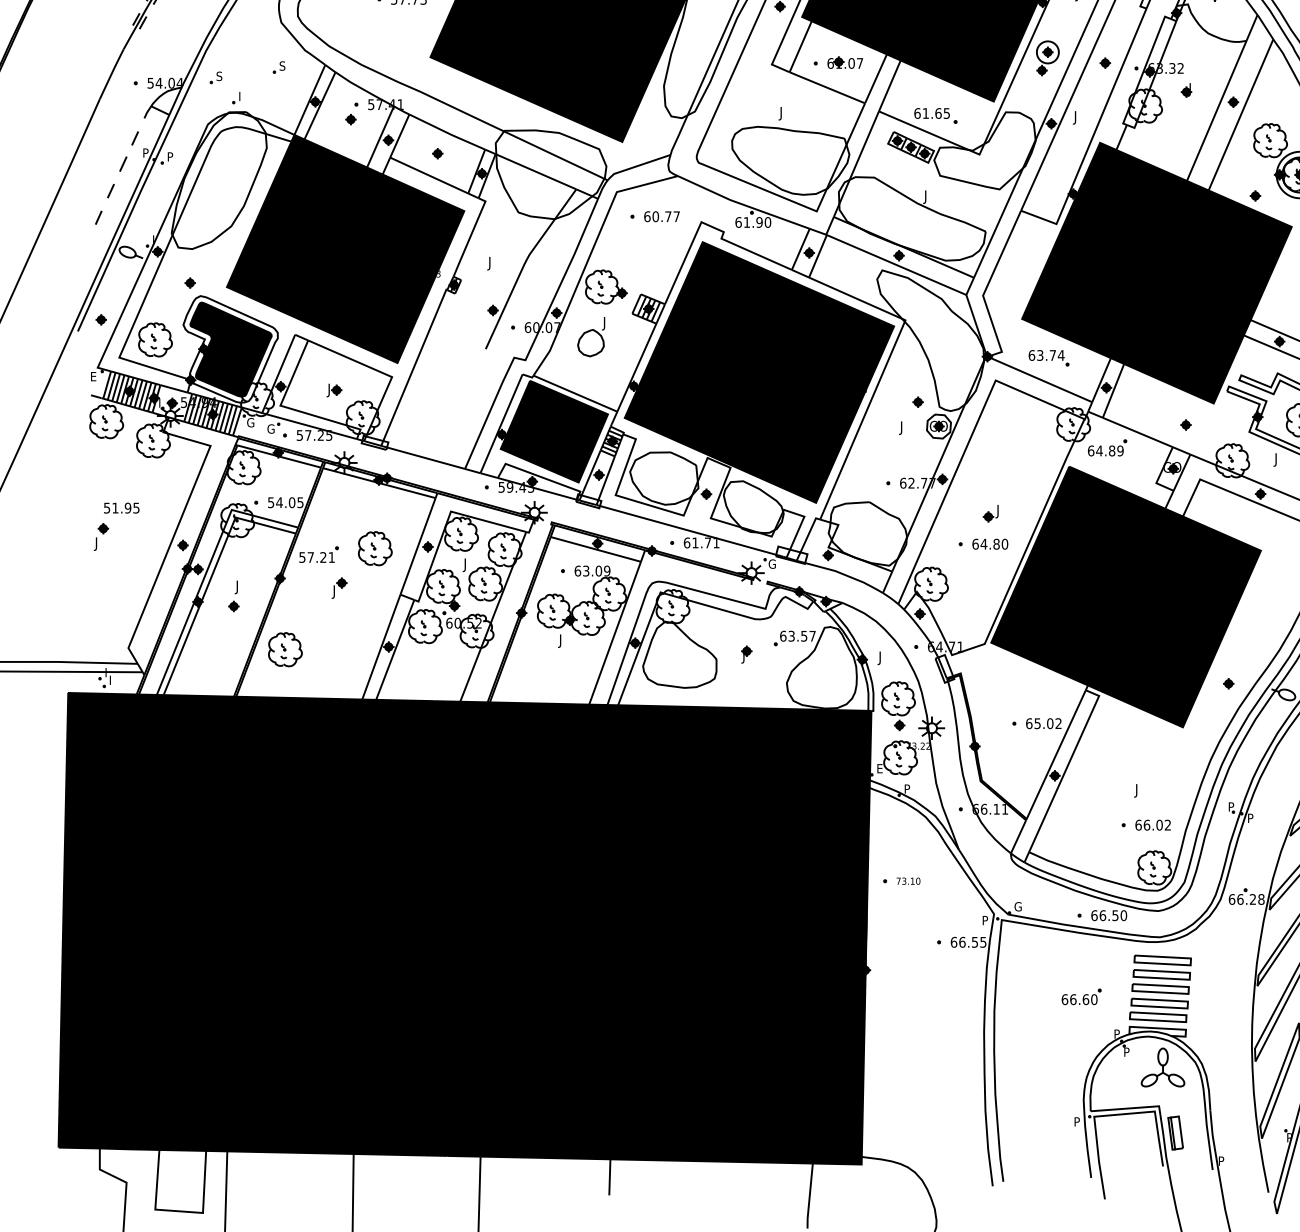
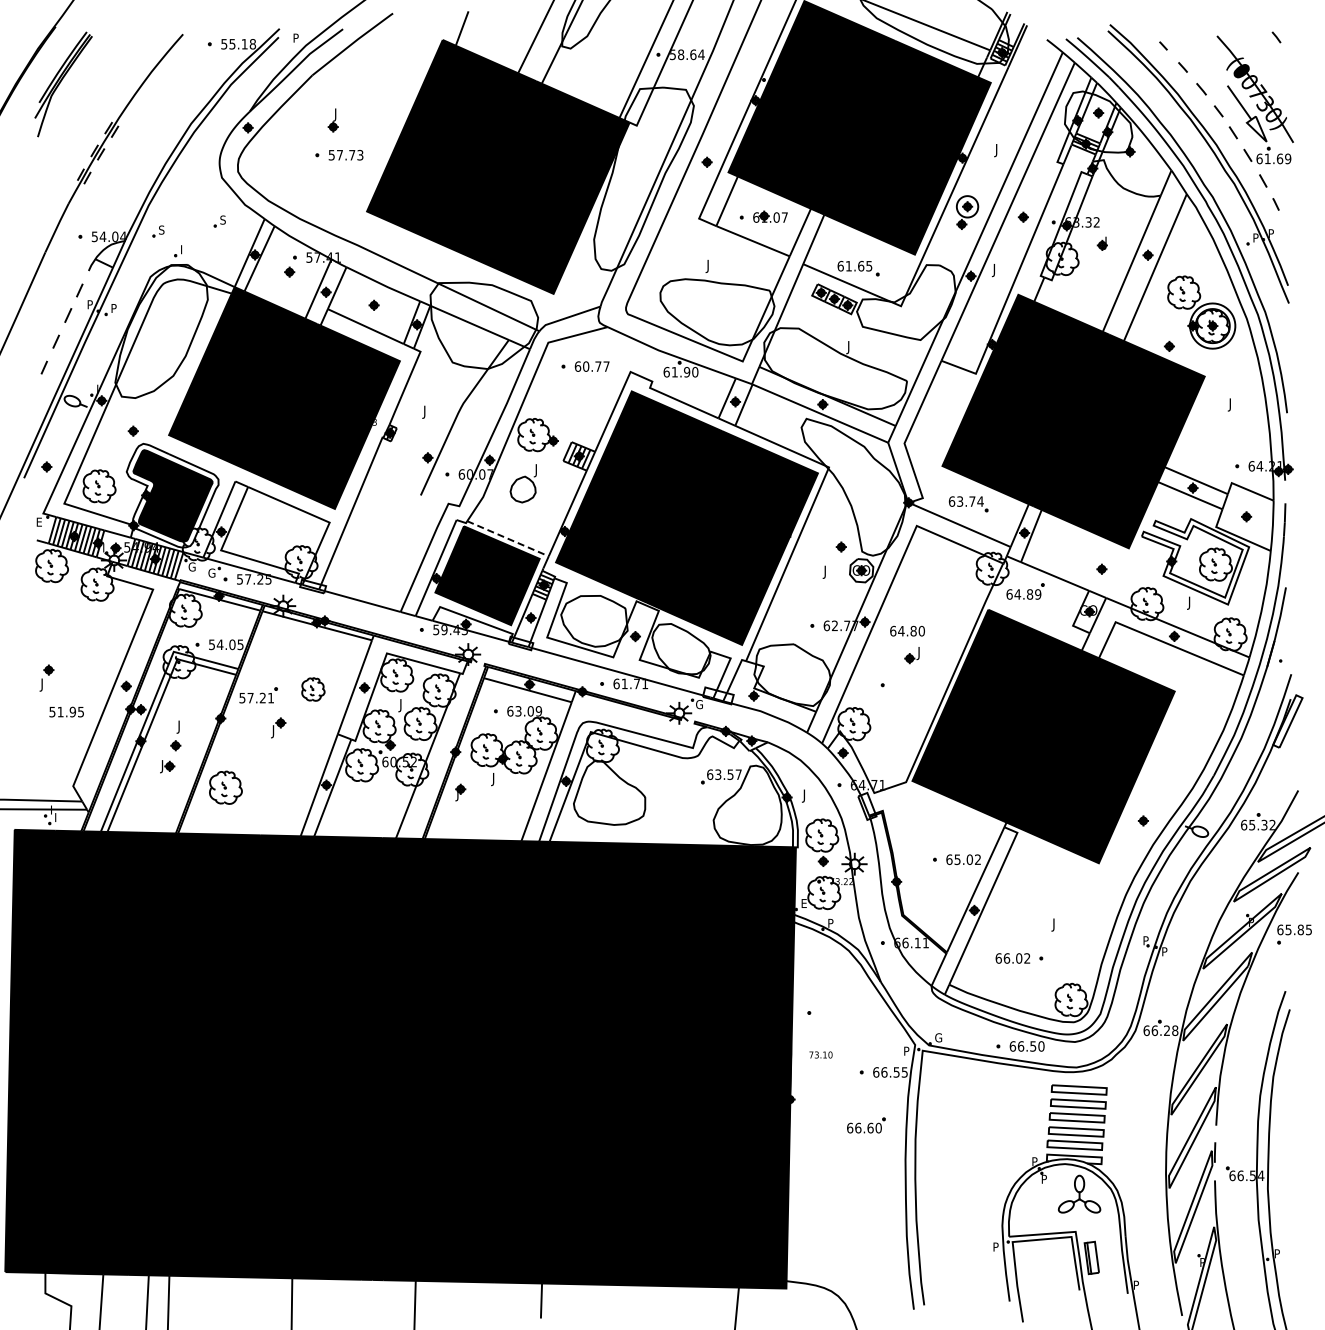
part: (334, 390) -> (167, 766), moved
line: (575, 393) -> (508, 538), solid -> dashed
text: (121, 507) -> (66, 711), moved
text: (990, 543) -> (907, 630), moved
part: (375, 548) -> (313, 689), size x0.7
part: (746, 654) -> (460, 792), moved
text: (1152, 825) -> (1012, 958), moved
text: (908, 880) -> (820, 1054), moved
part: (1081, 996) -> (866, 1125), moved

